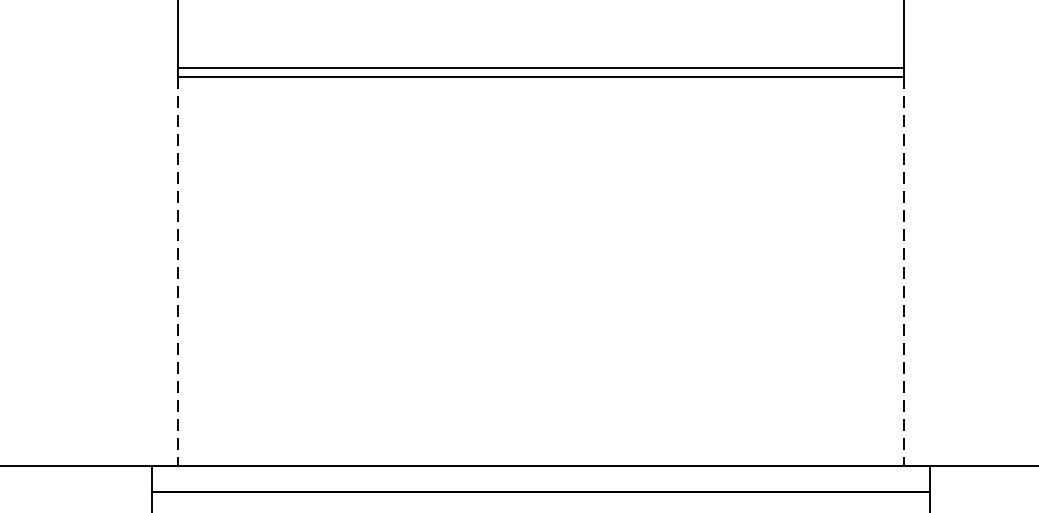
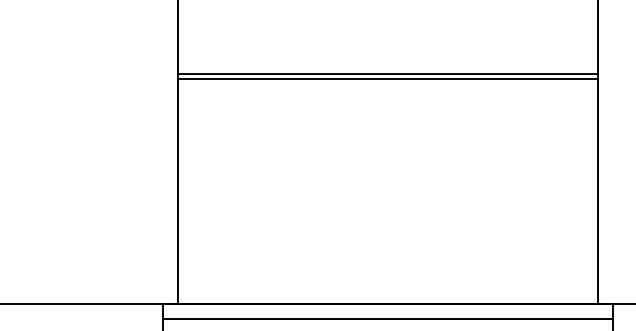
line: (177, 272) -> (177, 192), dashed -> solid
line: (903, 272) -> (597, 192), dashed -> solid

